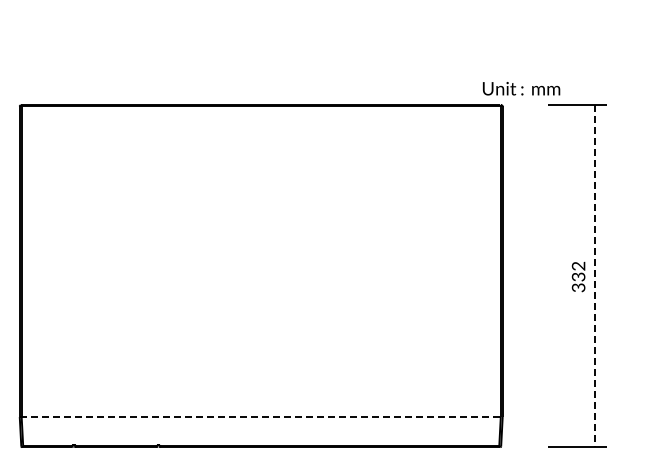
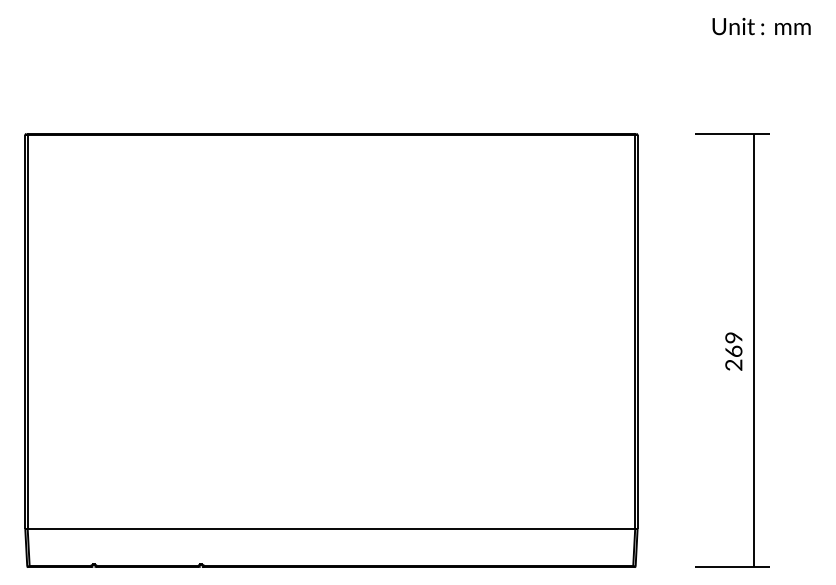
text: (521, 88) -> (761, 26), moved
text: (578, 276) -> (733, 350), 332 -> 269
line: (594, 276) -> (753, 350), dashed -> solid
line: (261, 417) -> (331, 529), dashed -> solid

